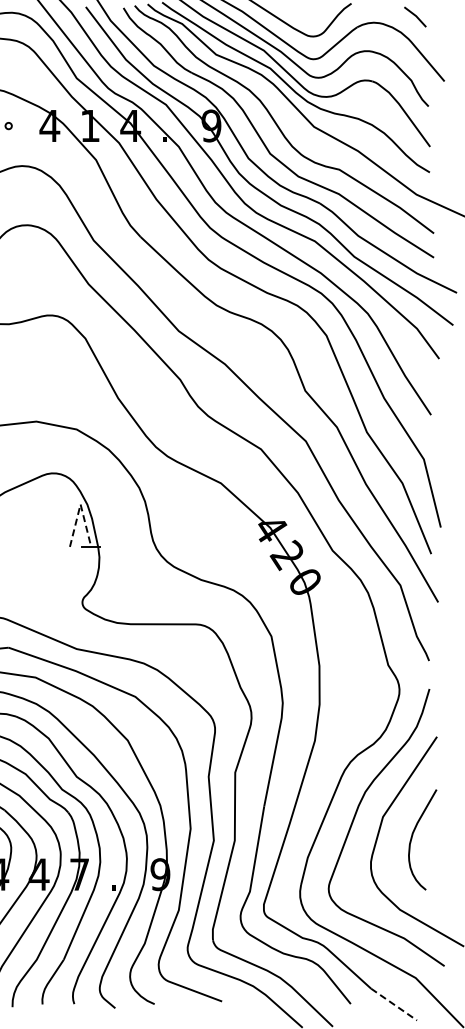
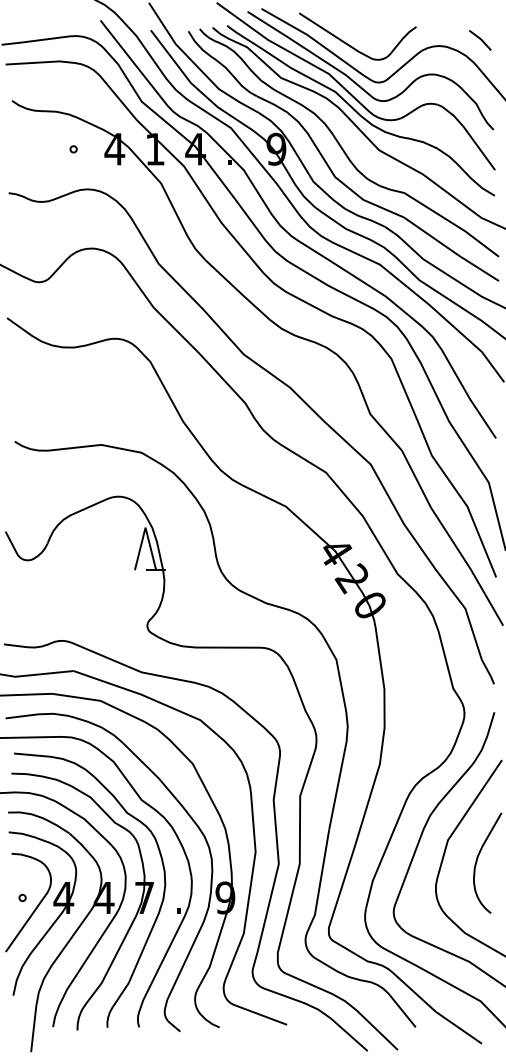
line: (80, 504) -> (145, 527), dashed -> solid
line: (394, 1004) -> (459, 1027), dashed -> solid

